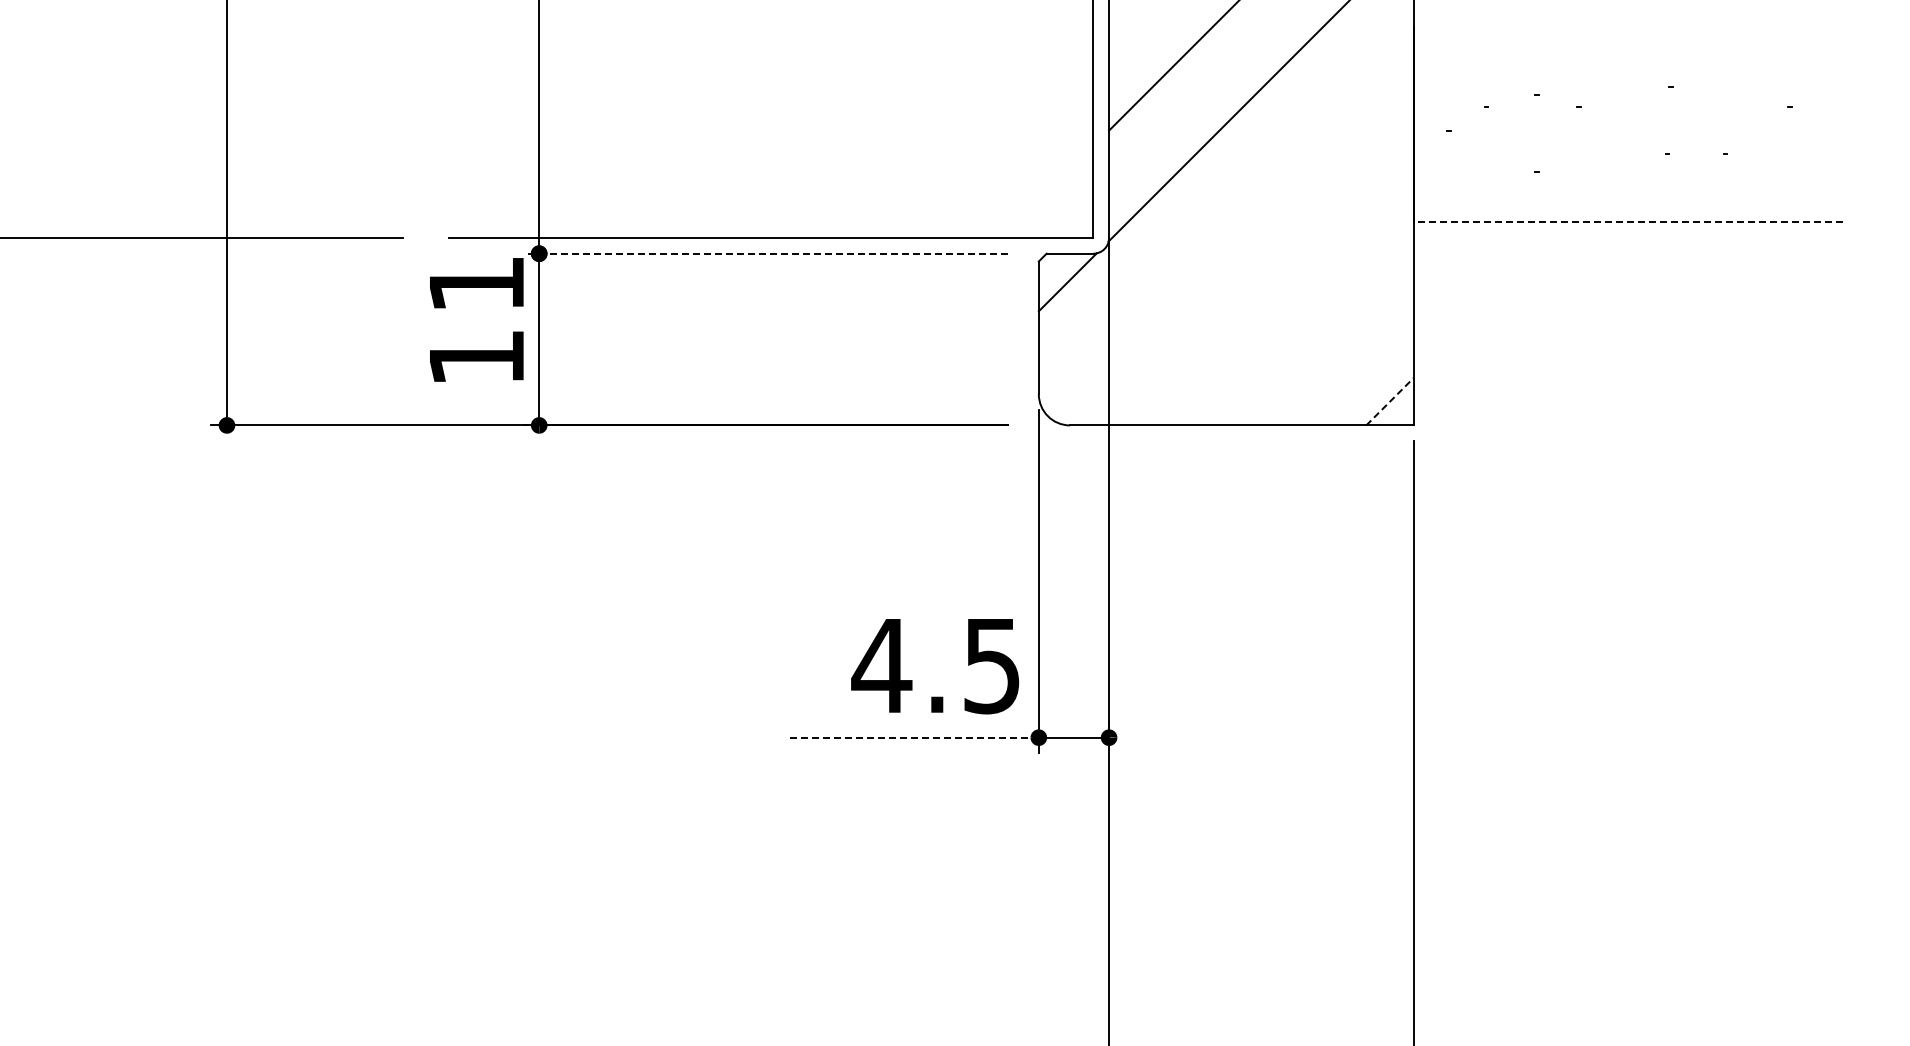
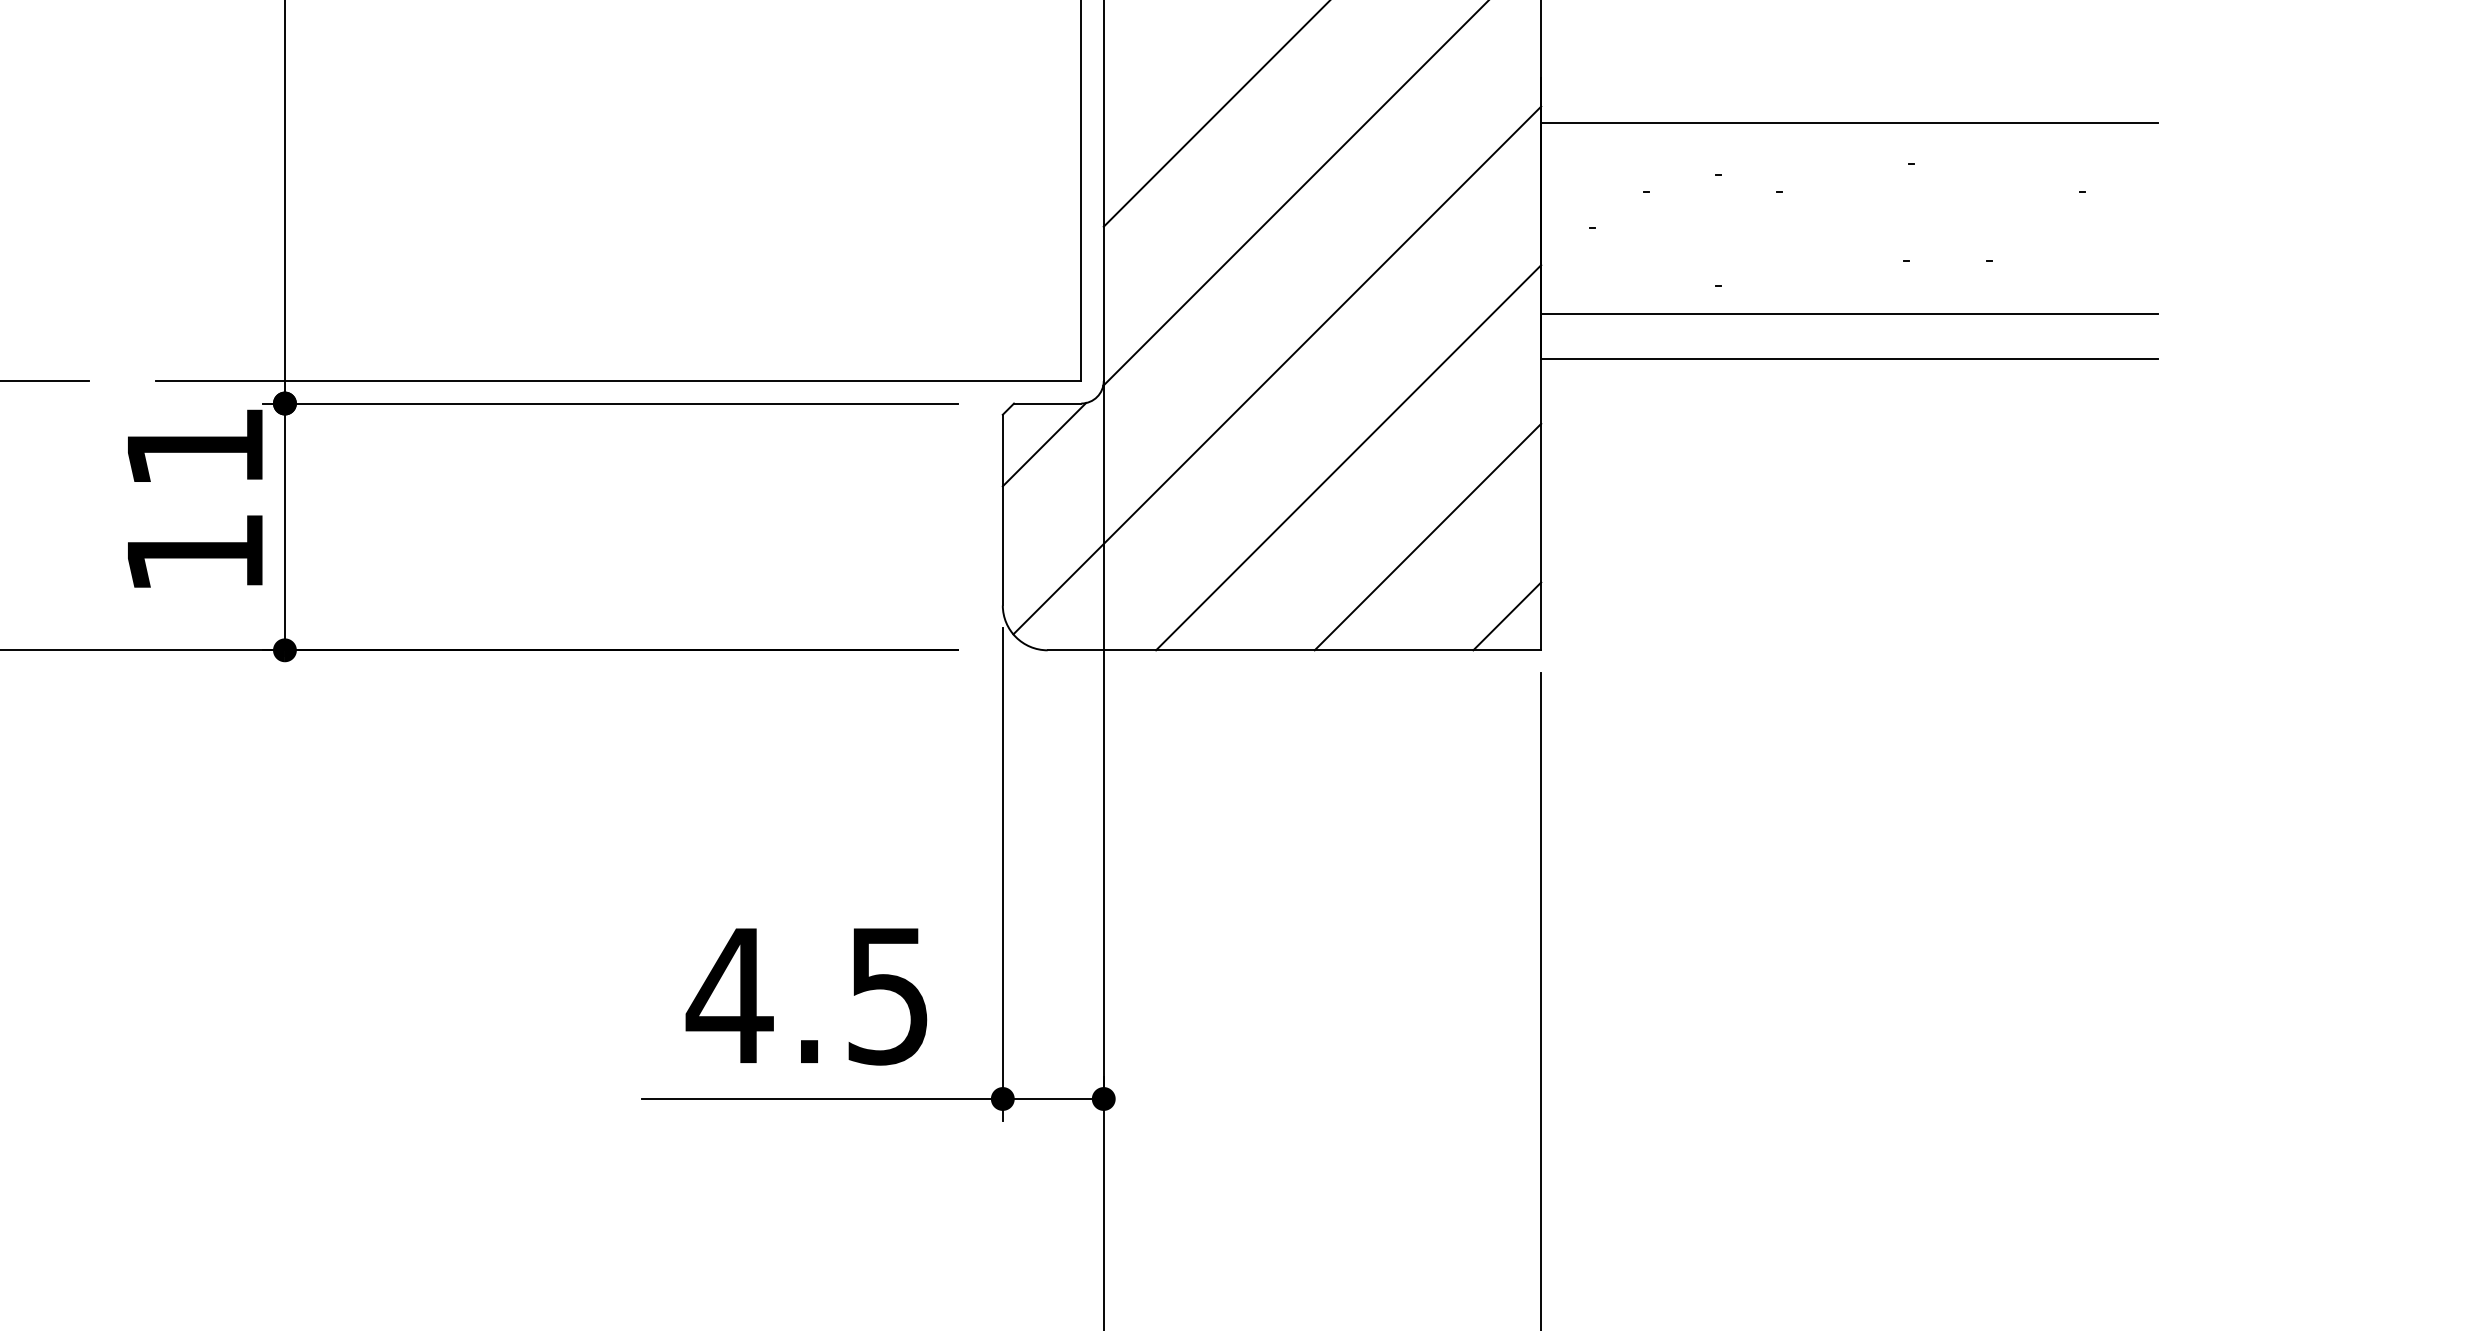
line: (1627, 58) -> (1848, 123), added
line: (1627, 191) -> (1848, 314), added
line: (1628, 222) -> (1850, 358), dashed -> solid
line: (1229, 230) -> (1276, 370), added
line: (765, 253) -> (610, 403), dashed -> solid
line: (1279, 291) -> (1348, 457), added
line: (1334, 346) -> (1427, 536), added
line: (1390, 401) -> (1508, 615), dashed -> solid
text: (935, 666) -> (806, 996), moved
line: (913, 737) -> (822, 1098), dashed -> solid

